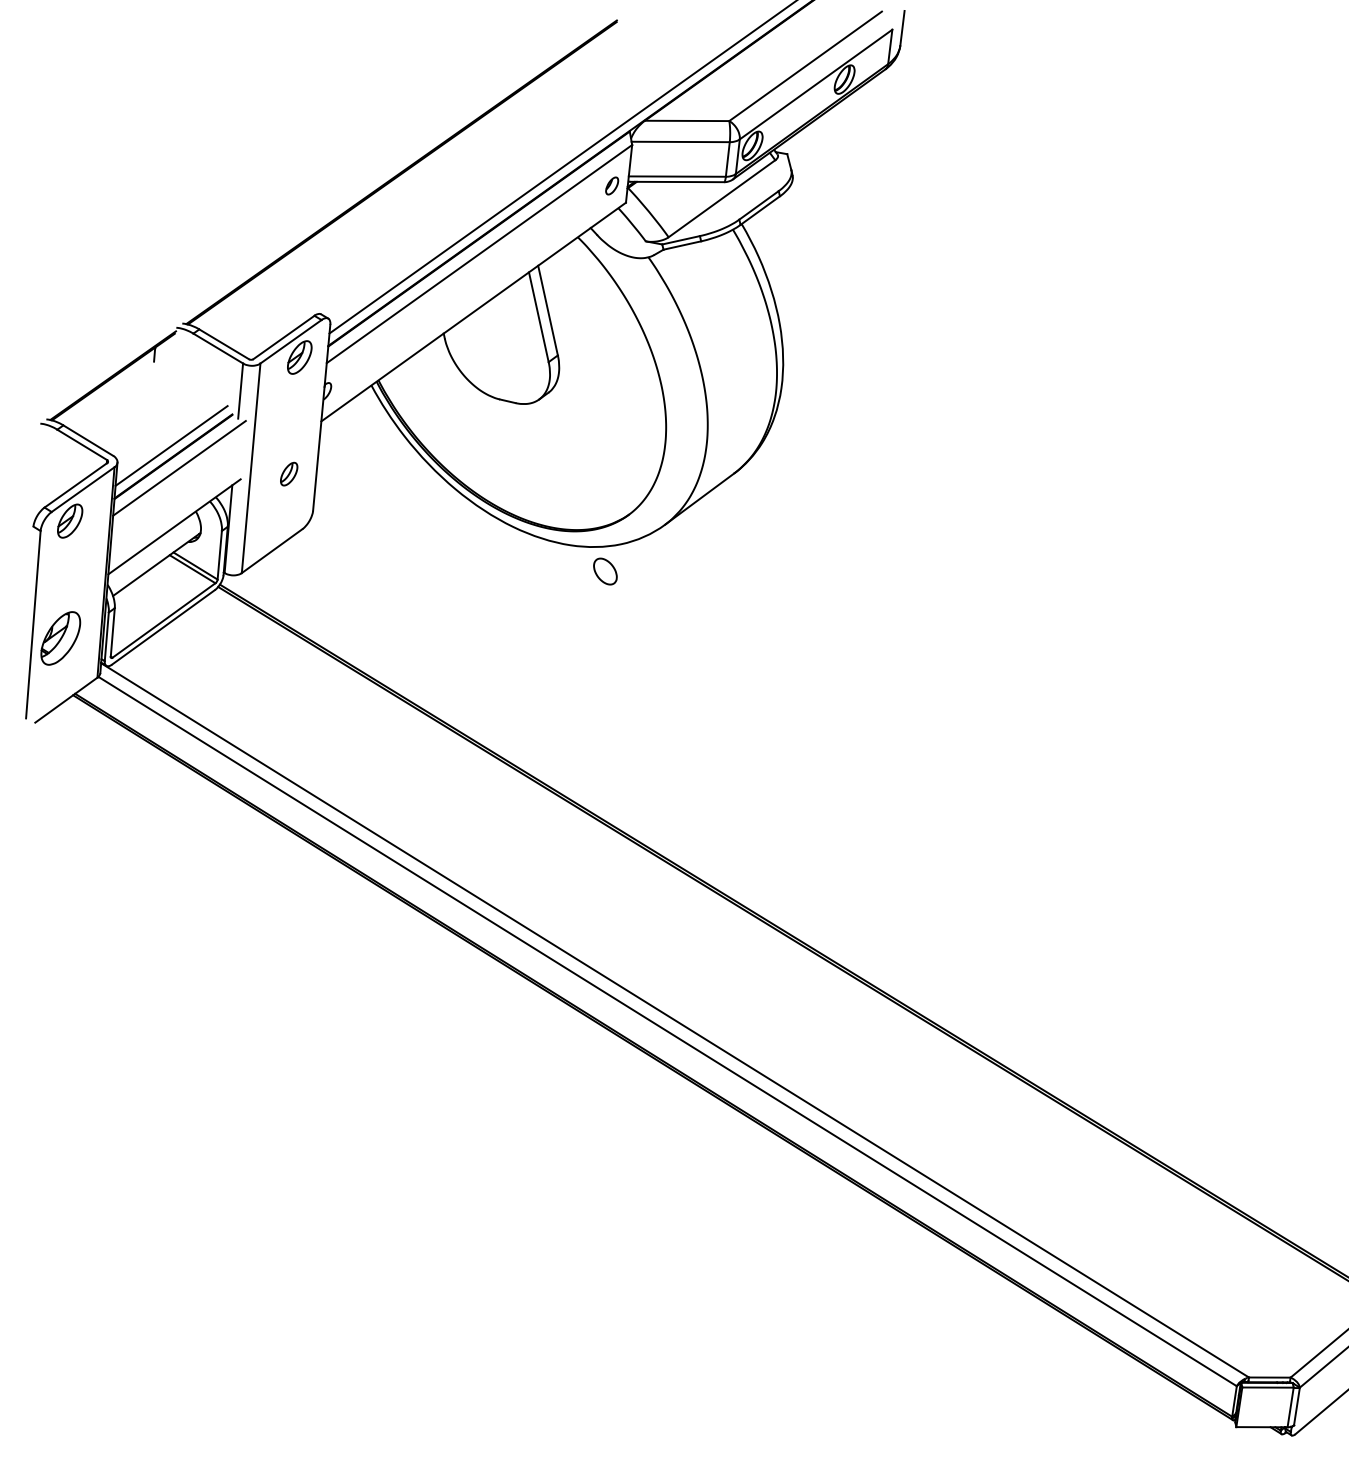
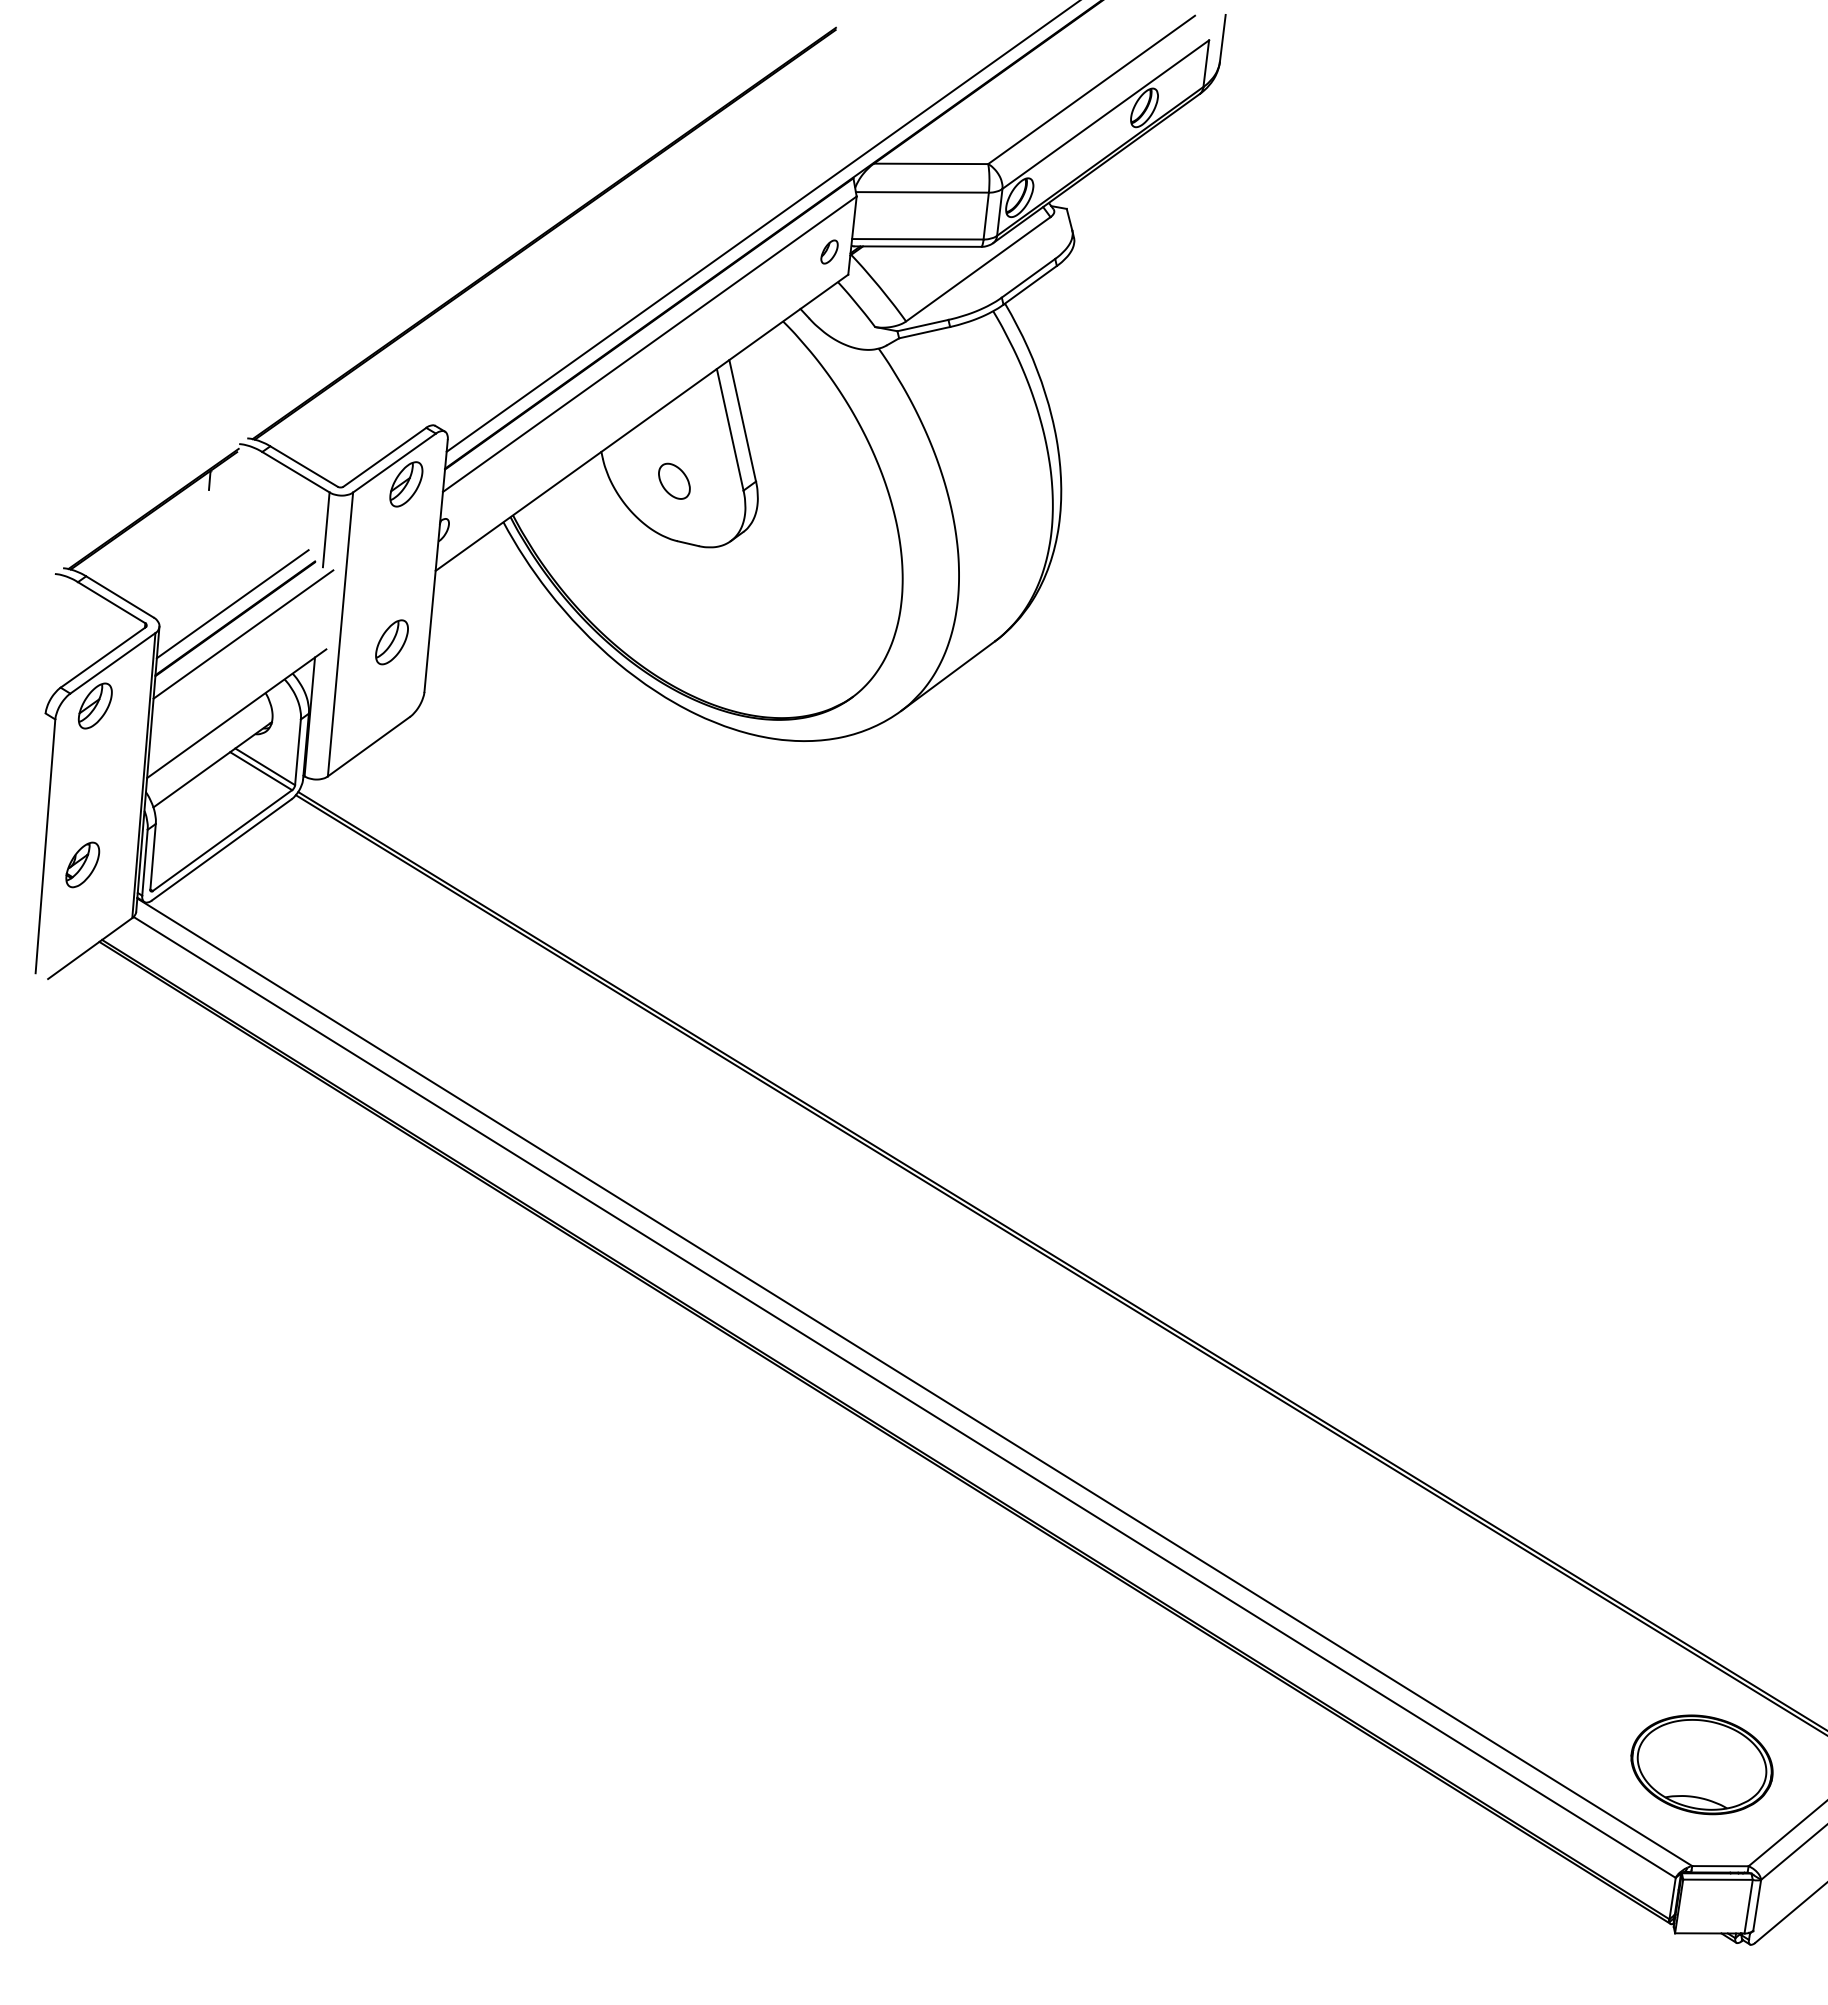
part: (288, 474) -> (391, 642), size x1.43
part: (605, 570) -> (674, 480), moved
part: (60, 638) -> (82, 864), size x0.62
part: (1255, 1302) -> (1701, 1764), added

